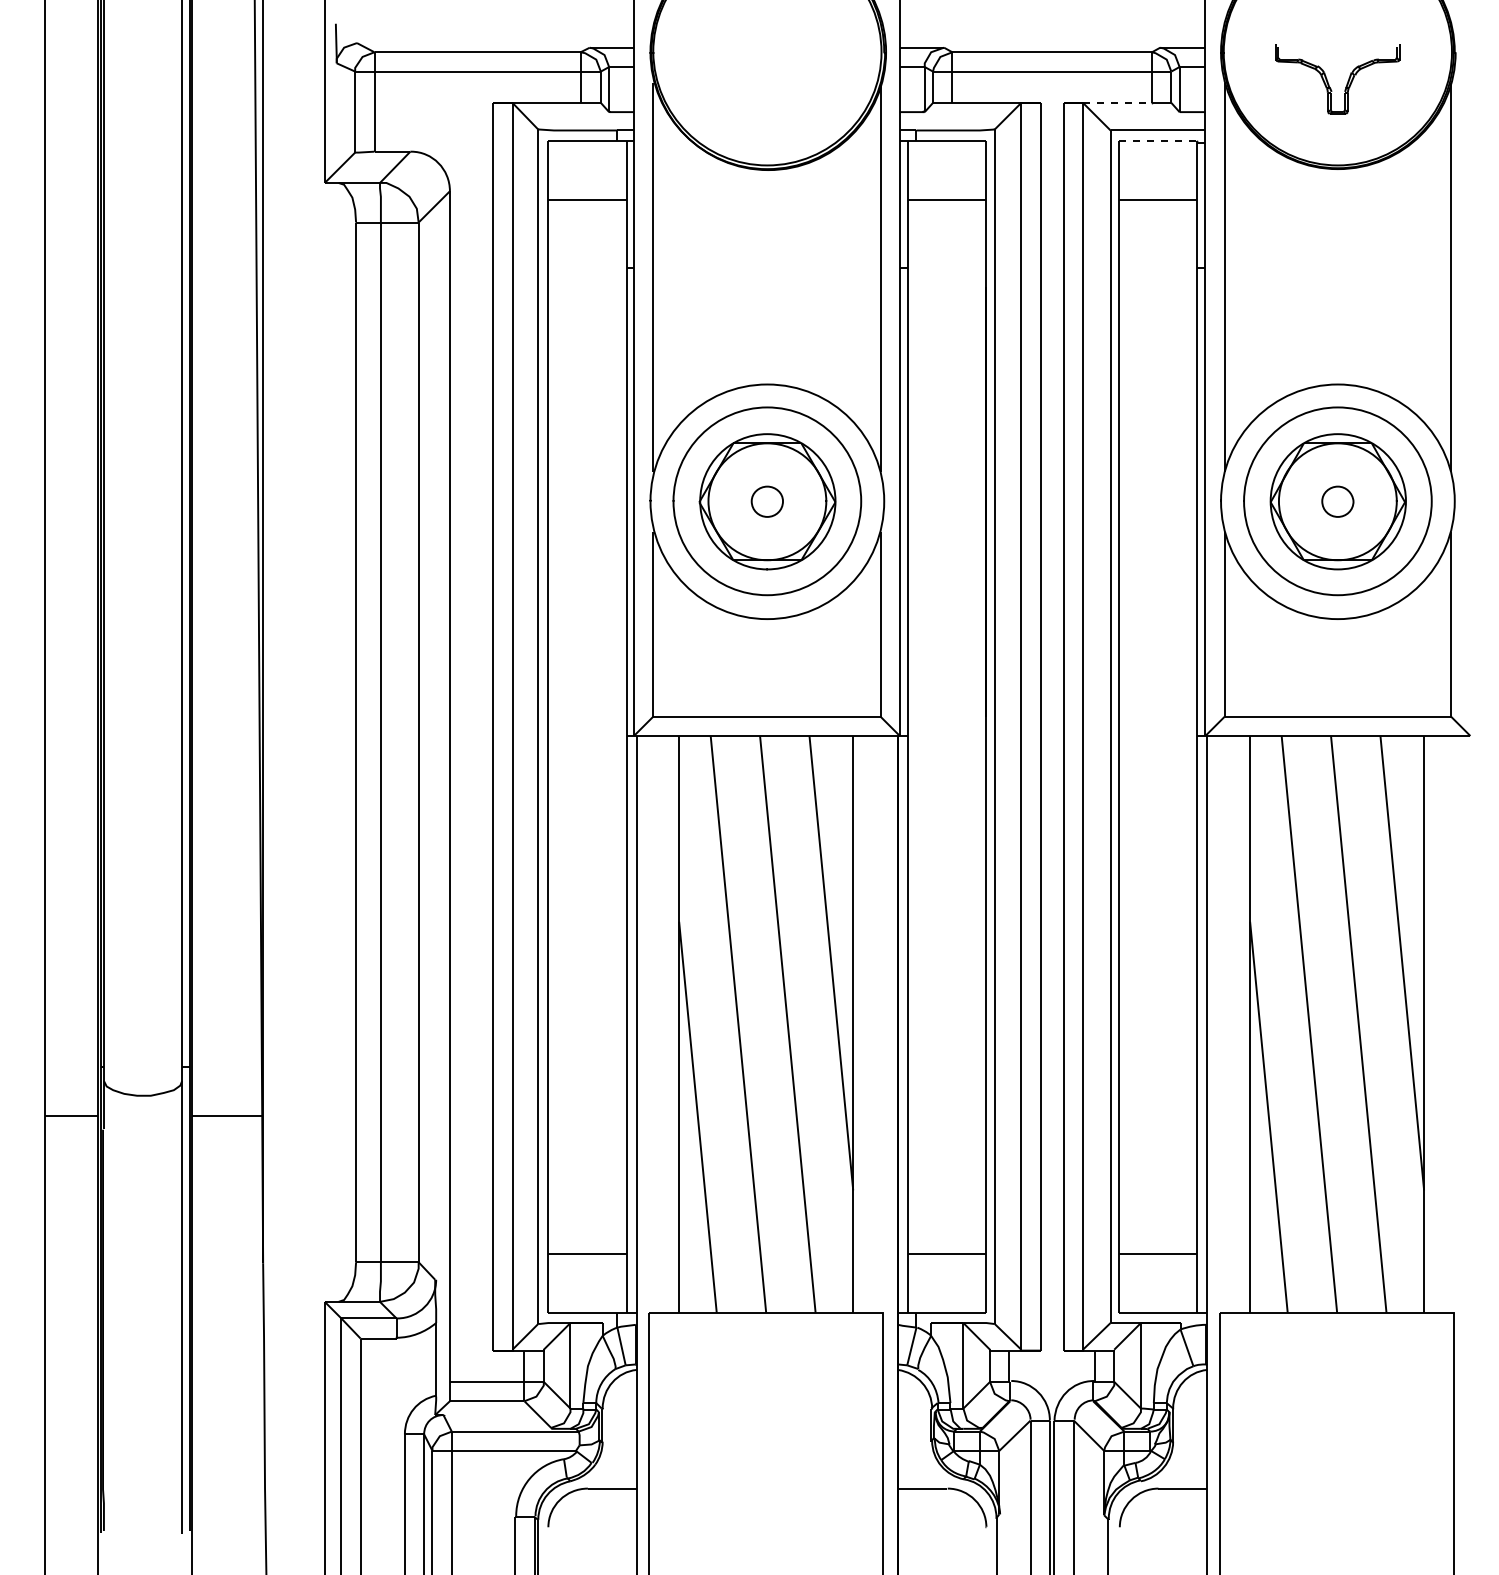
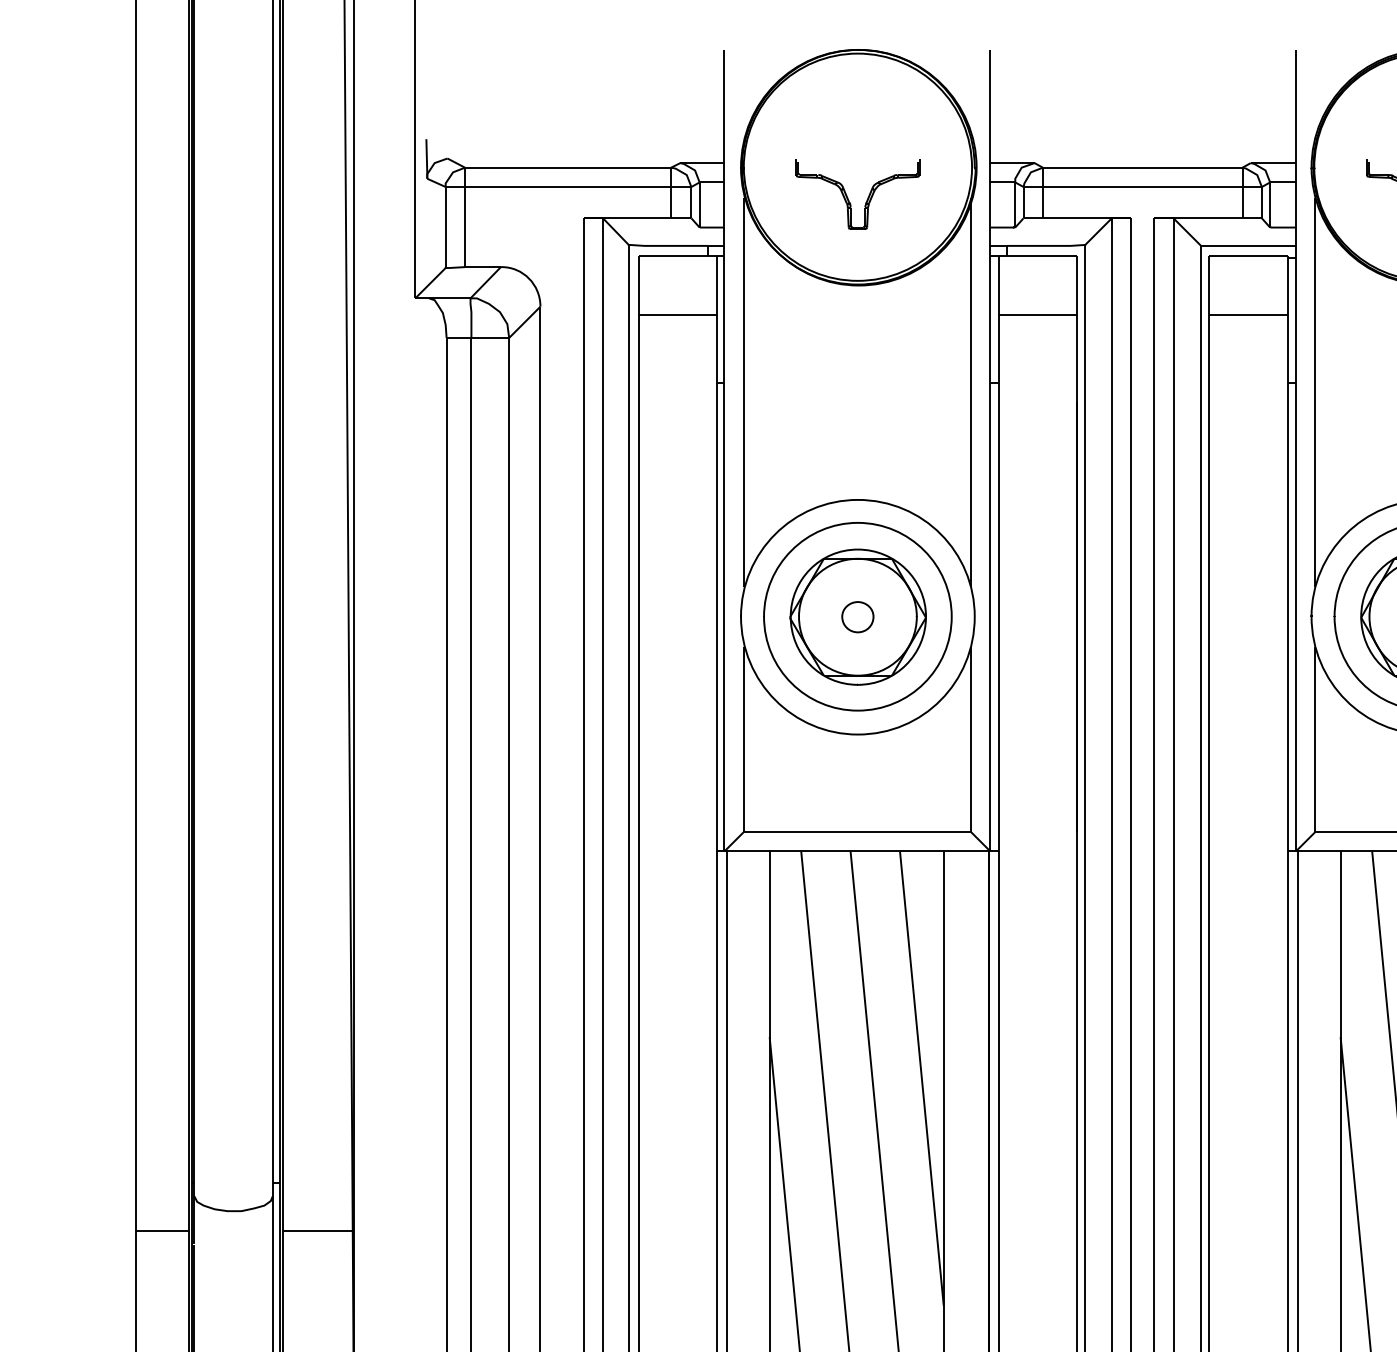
part: (758, 83) -> (849, 198), added
line: (1118, 102) -> (1209, 217), dashed -> solid
line: (1158, 140) -> (1249, 255), dashed -> solid

